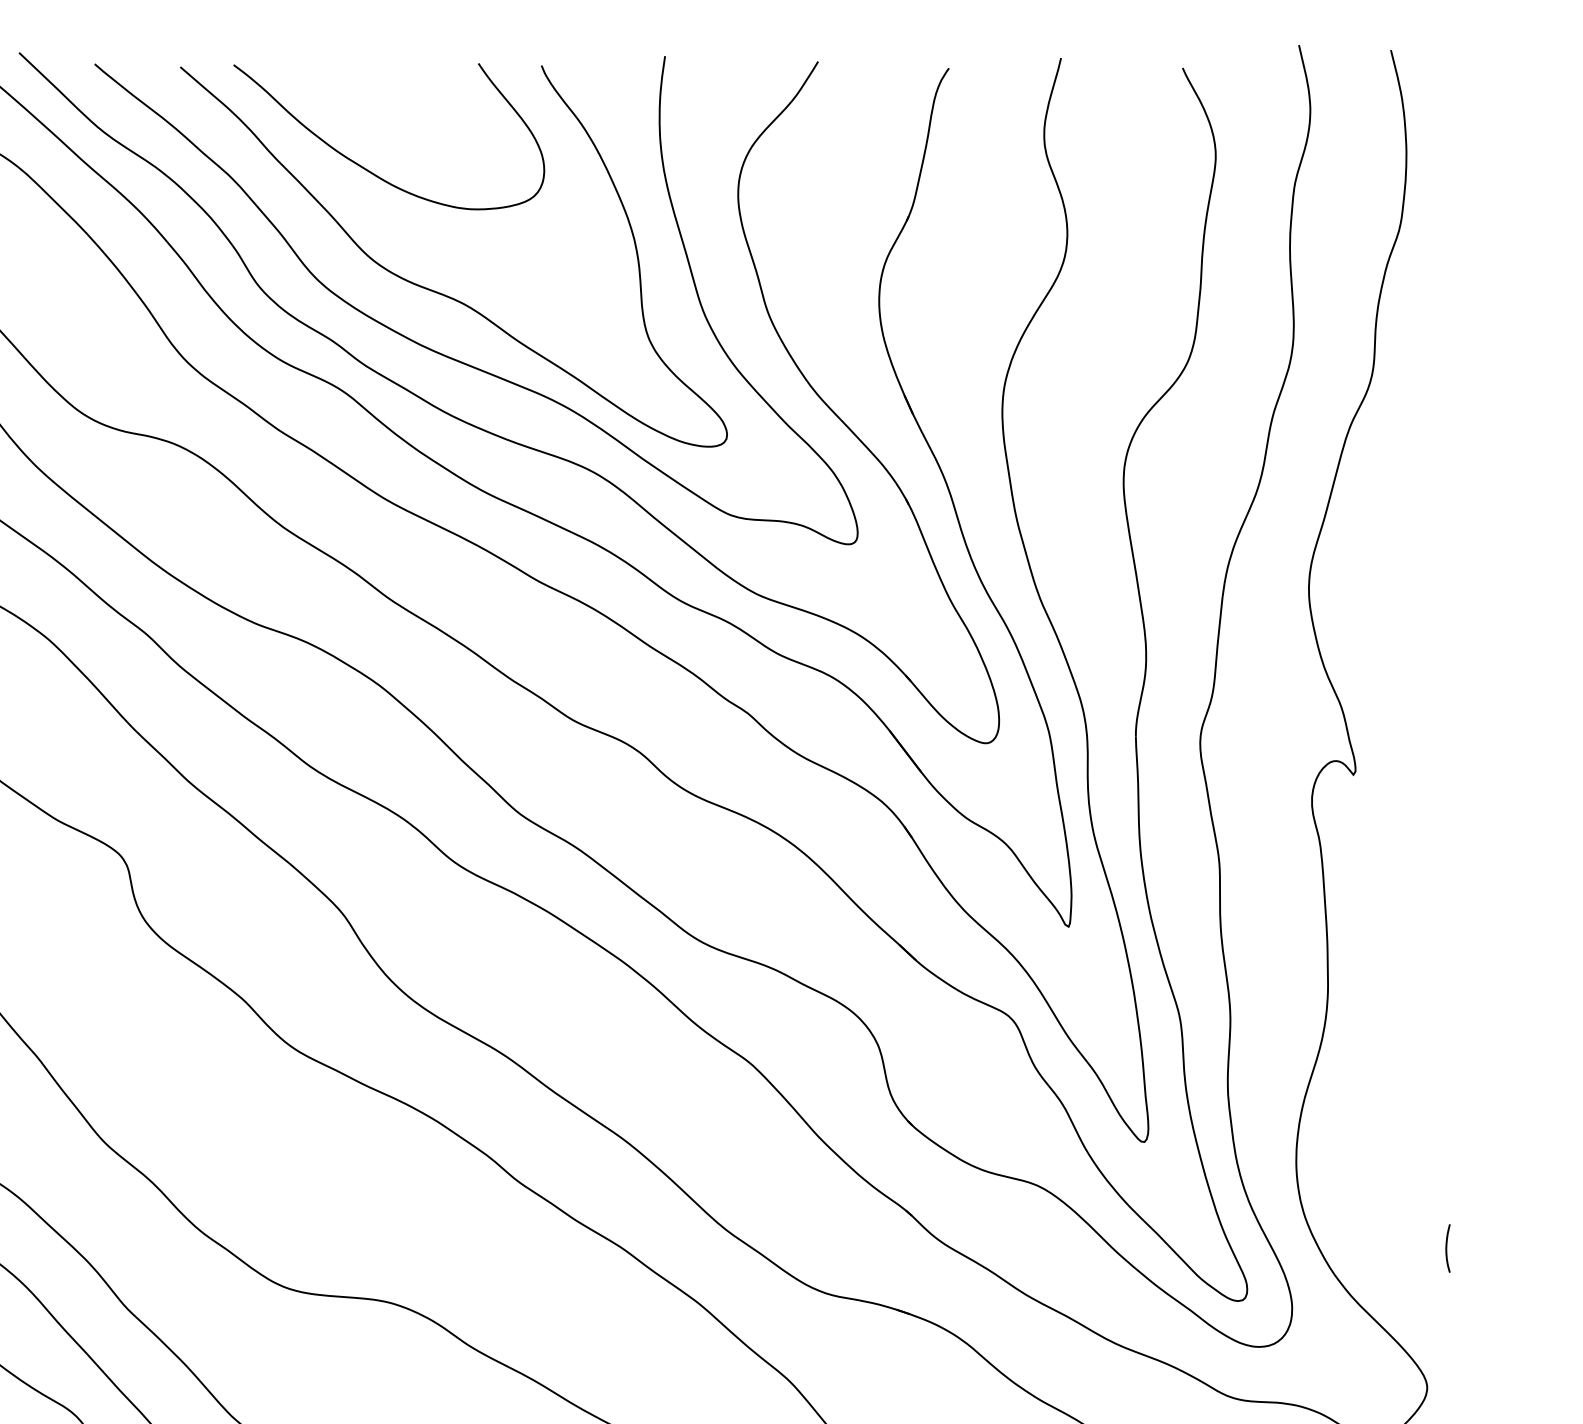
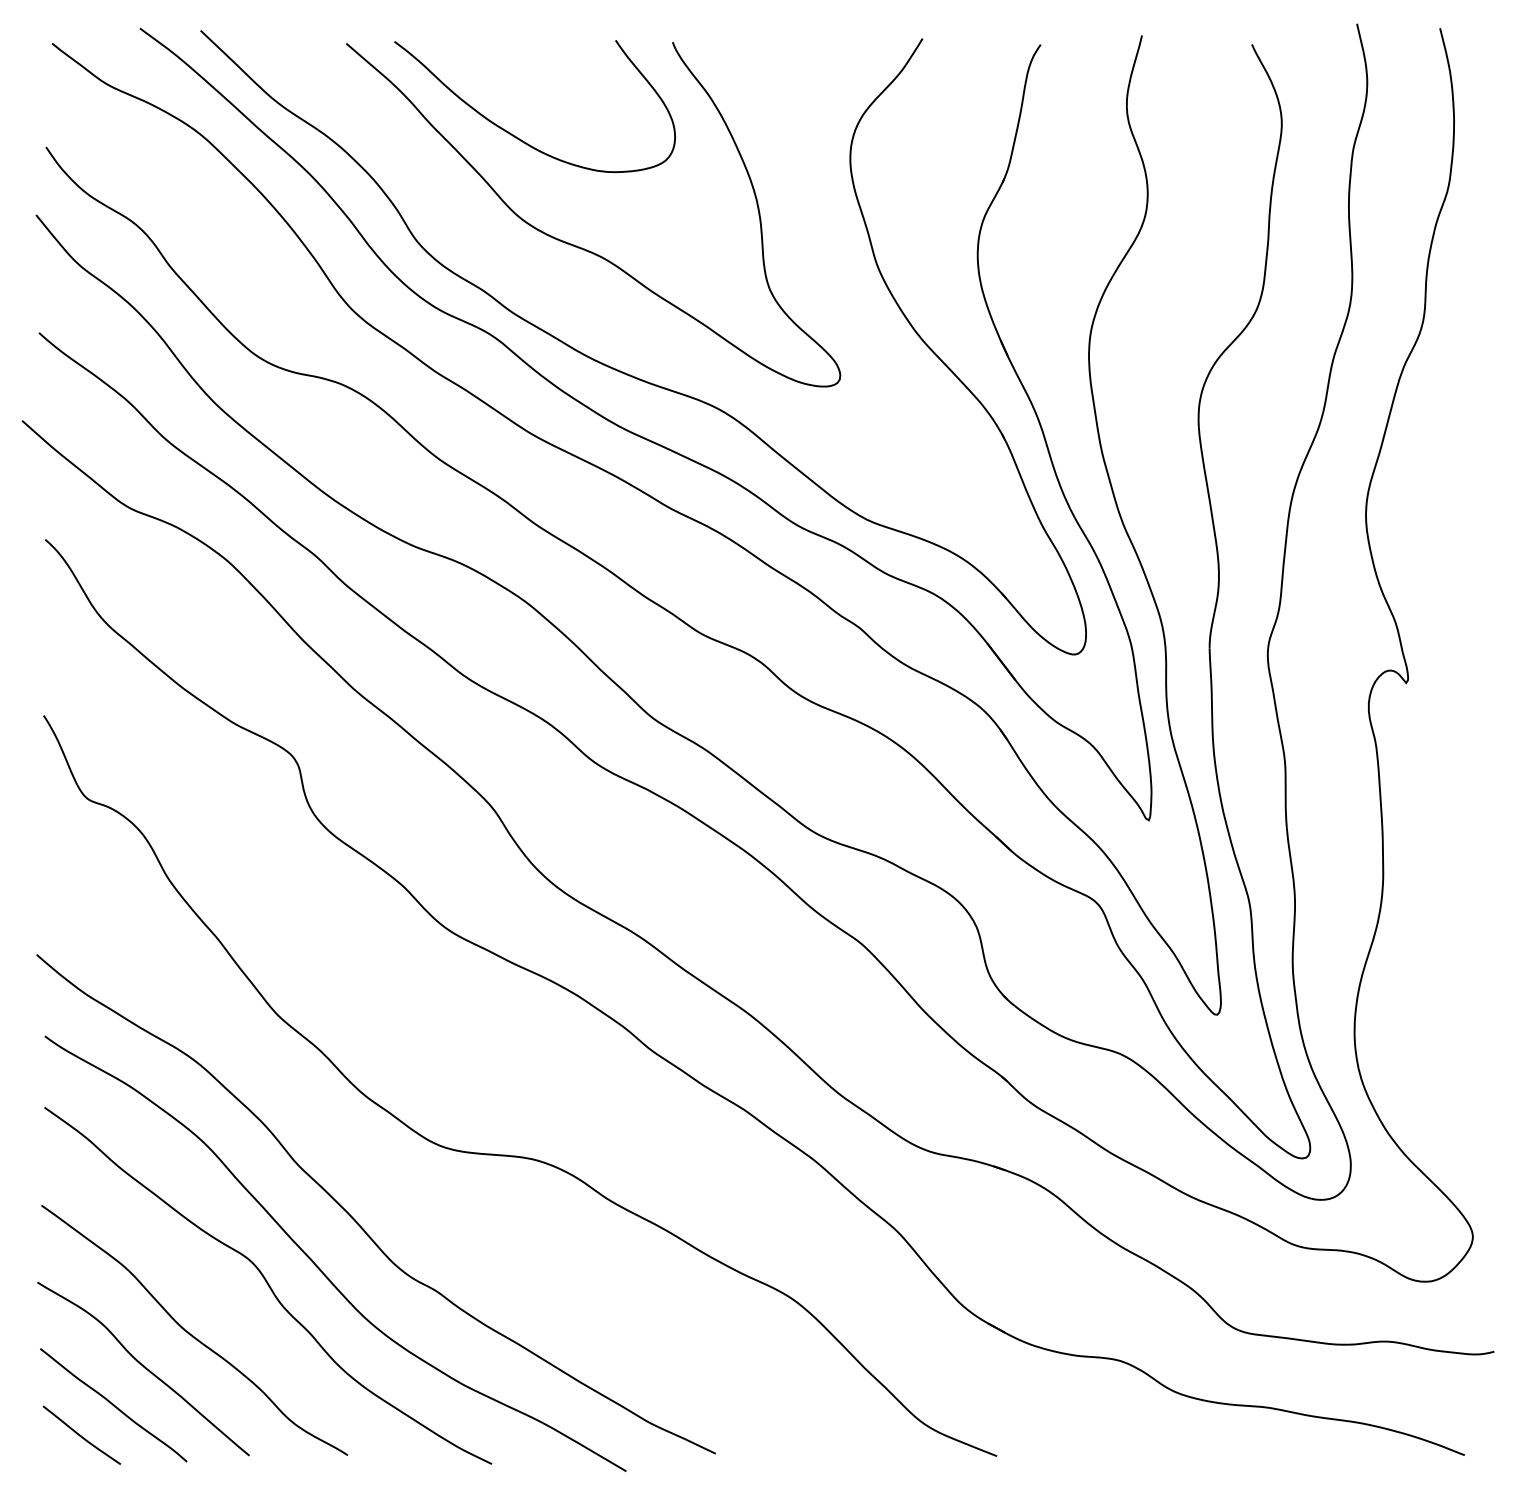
curve: (451, 356) -> (591, 305), removed
curve: (1447, 1246) -> (1491, 1109), removed

